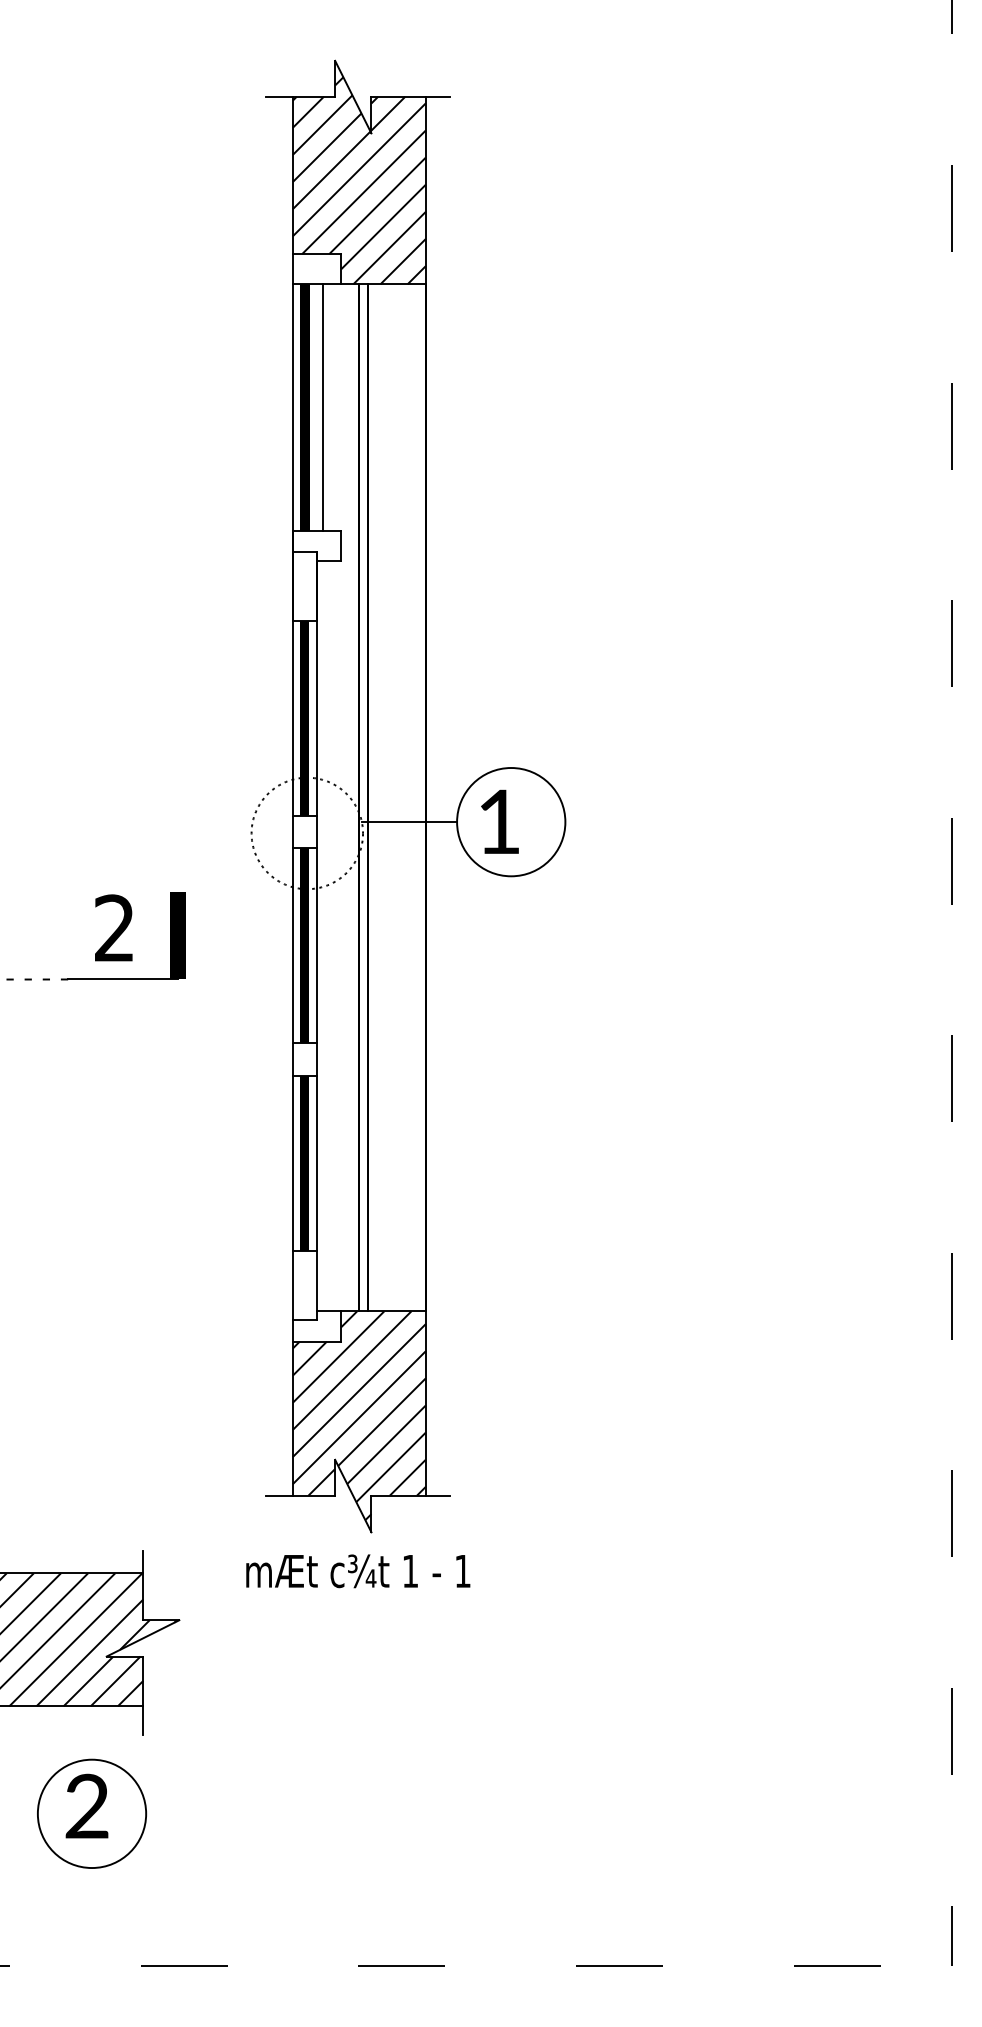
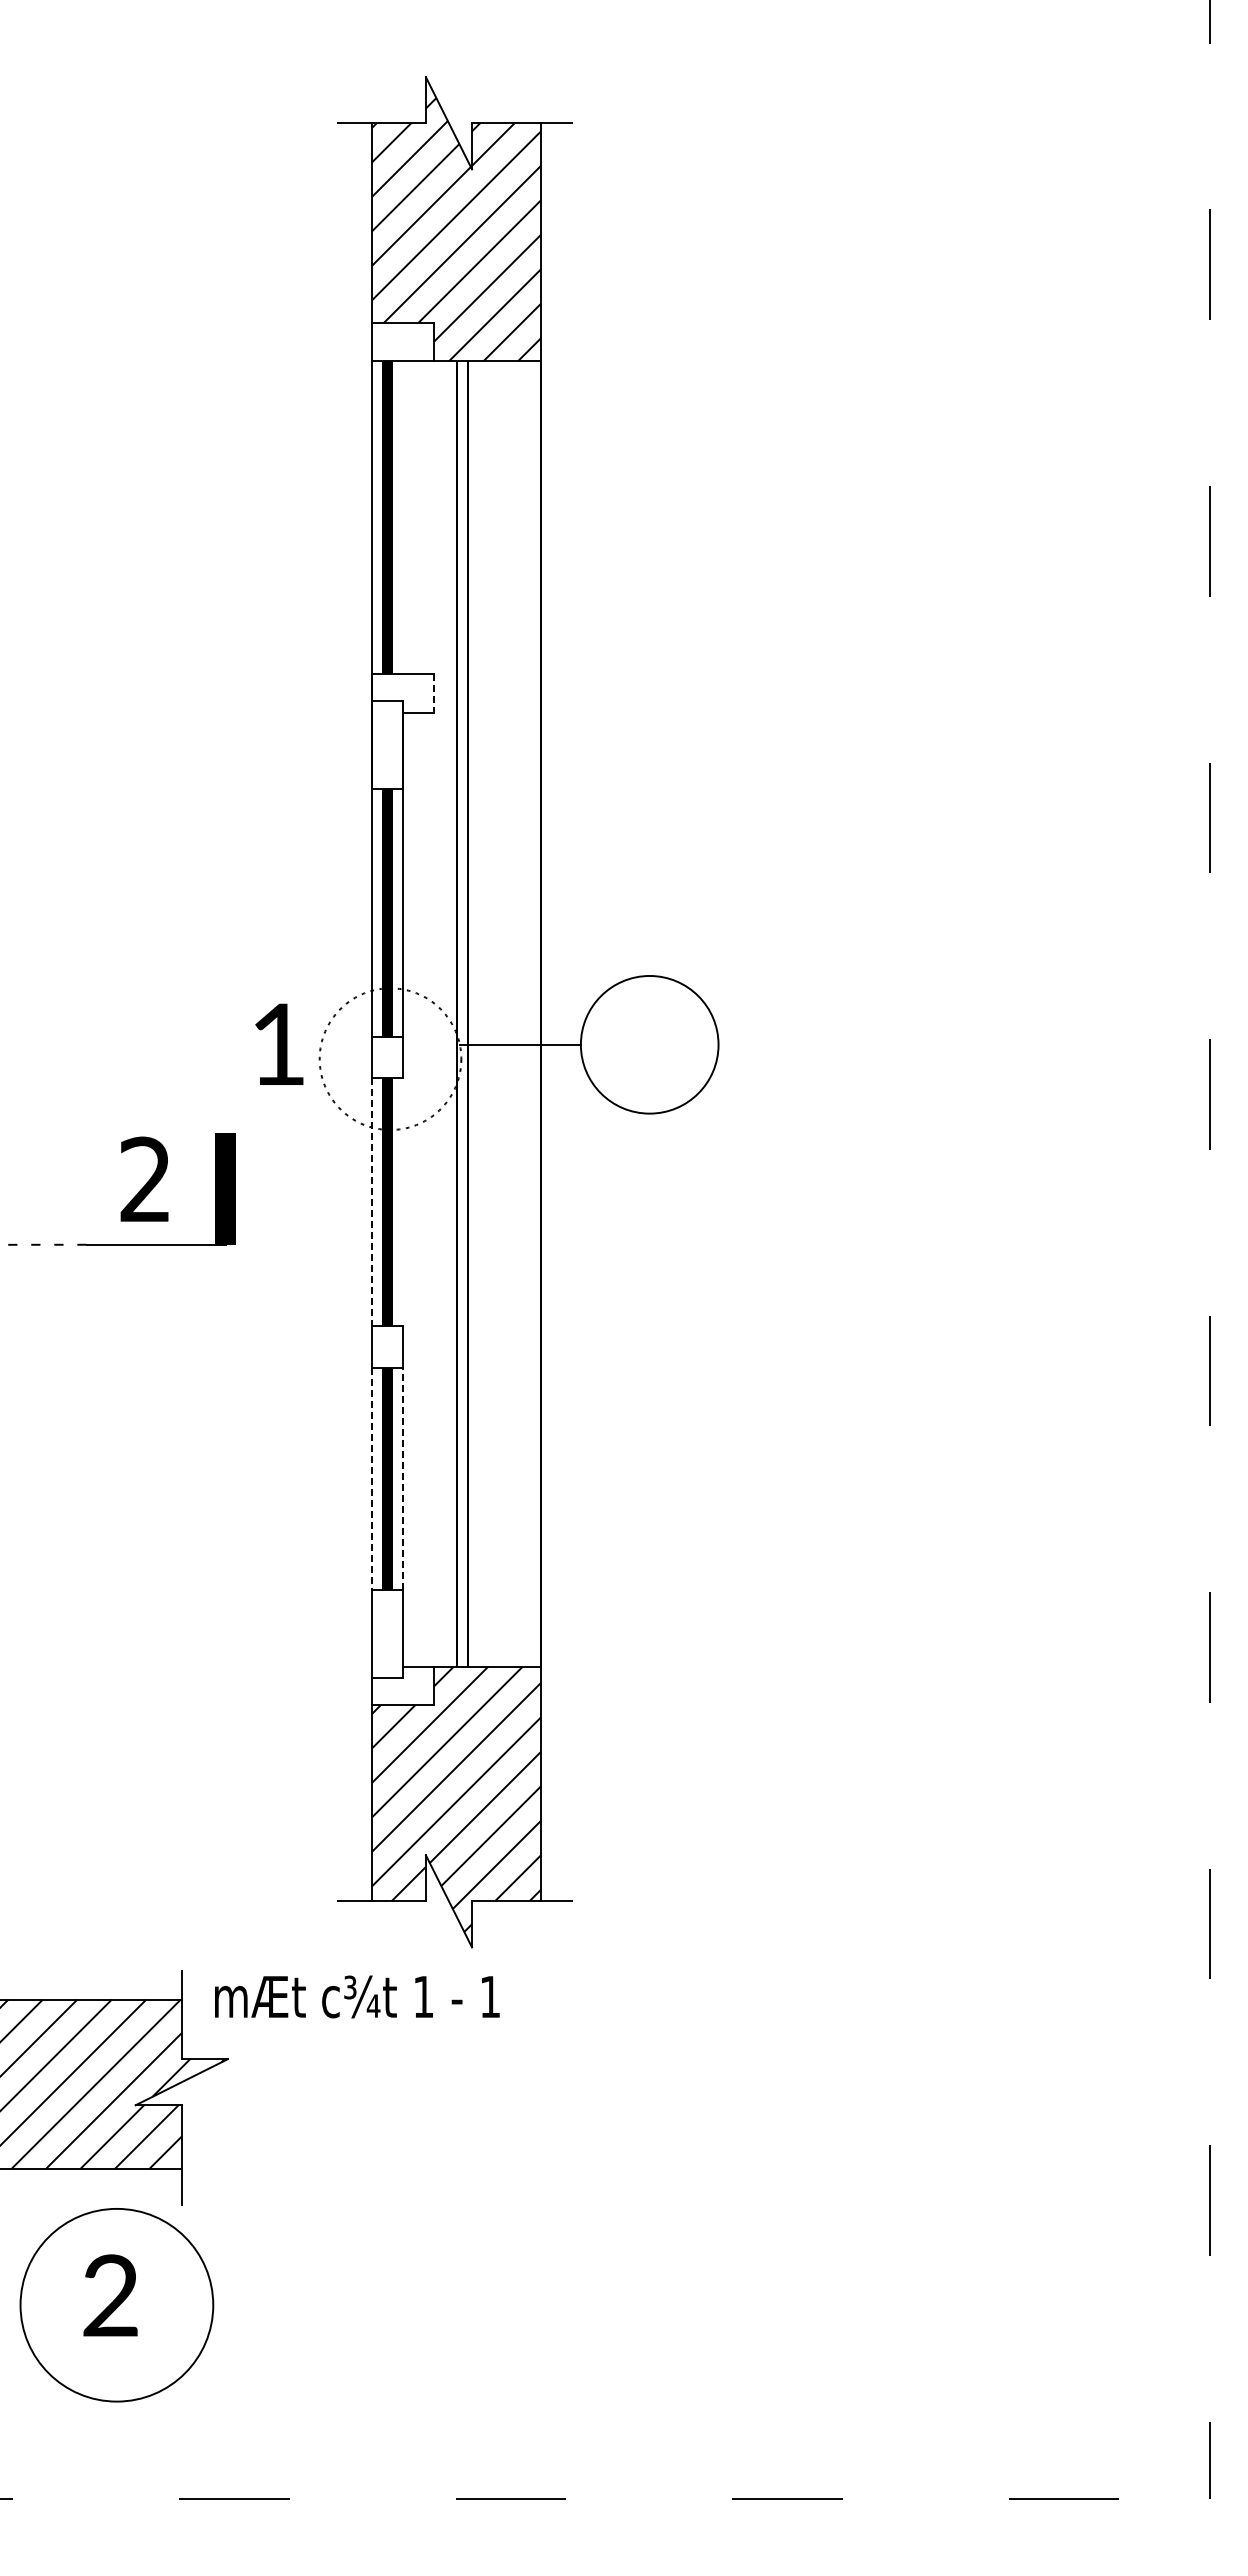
line: (323, 407) -> (410, 517), removed
line: (341, 545) -> (433, 693), solid -> dashed
text: (500, 821) -> (279, 1043), moved
line: (316, 945) -> (402, 1201), removed
line: (293, 946) -> (372, 1202), solid -> dashed
line: (316, 1163) -> (402, 1478), solid -> dashed
line: (293, 1164) -> (372, 1479), solid -> dashed
text: (358, 1570) -> (357, 1996), moved
circle: (91, 1814) -> (116, 2305), size x1.4

